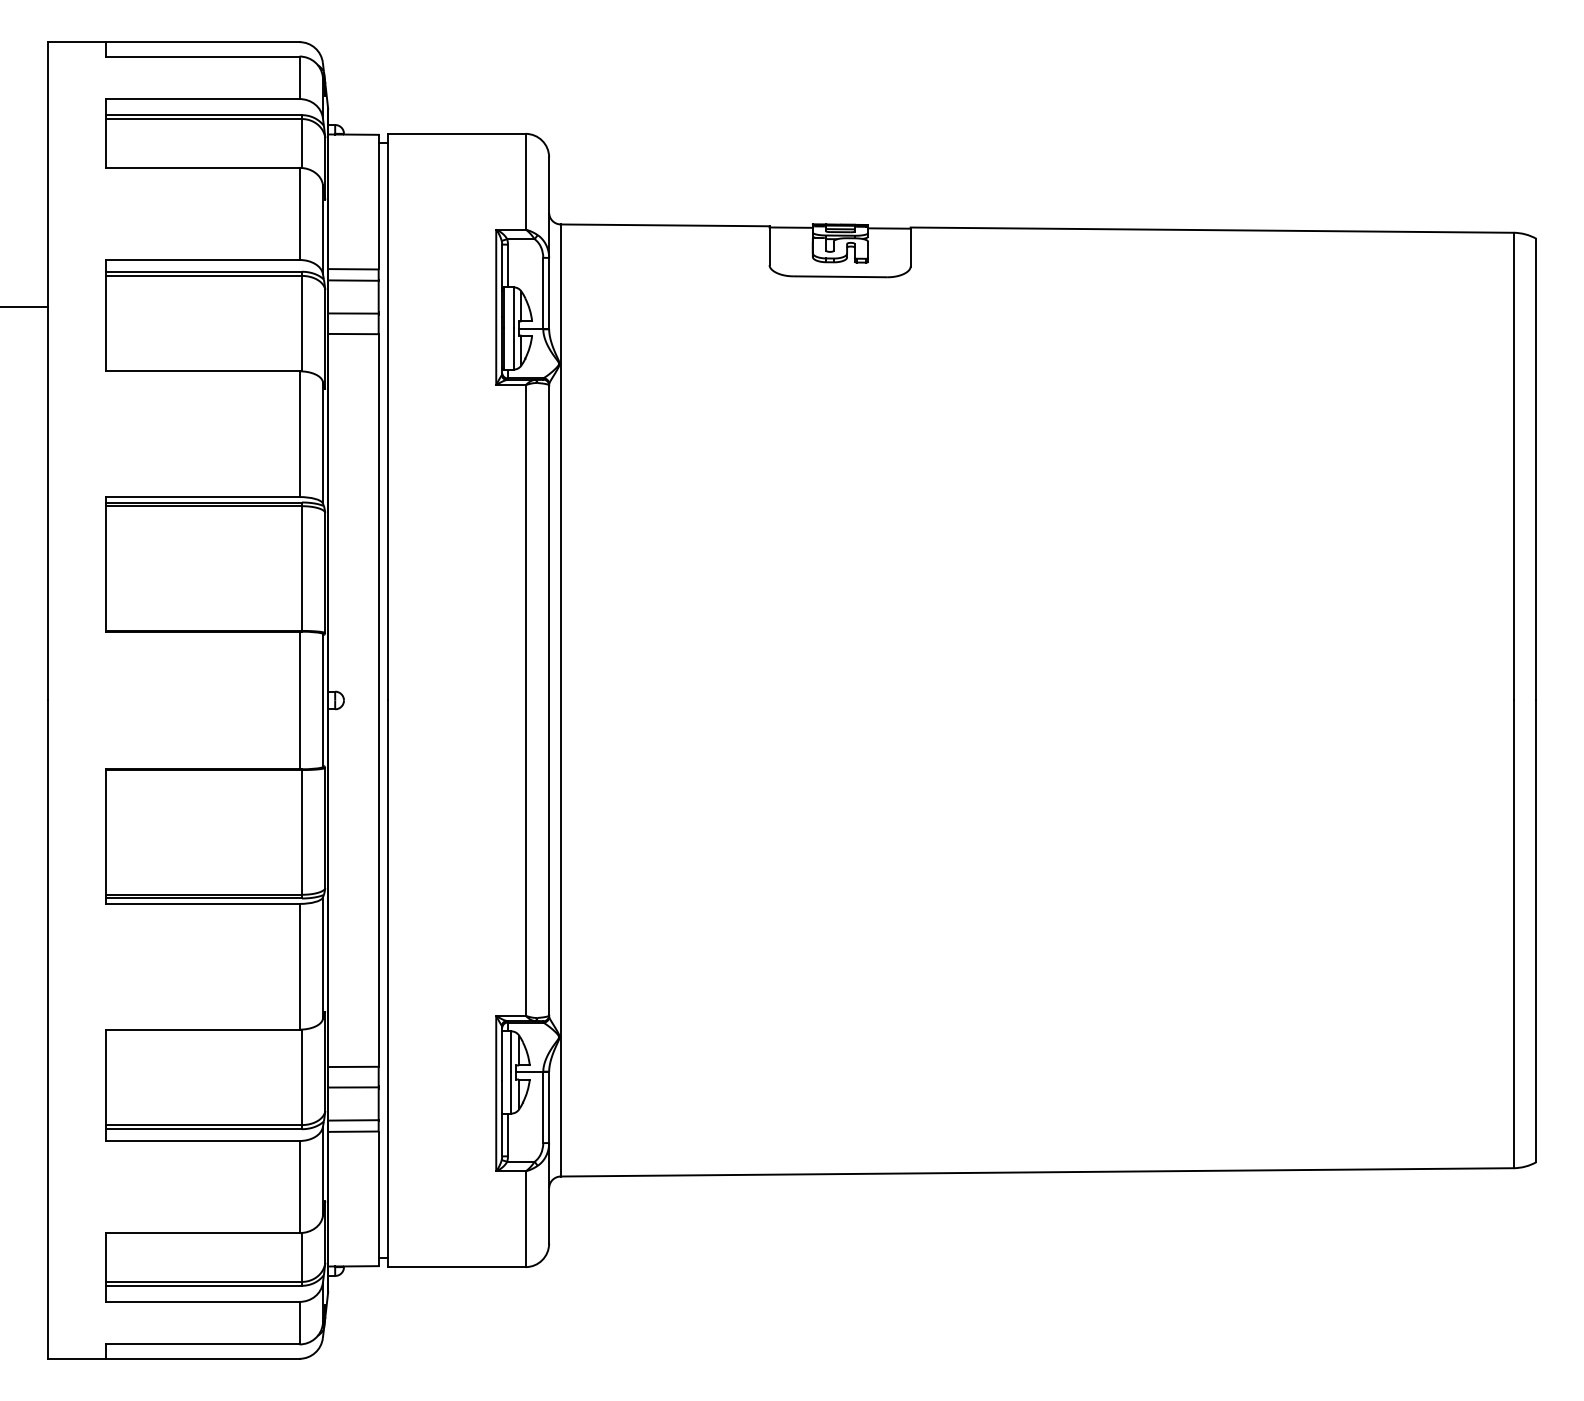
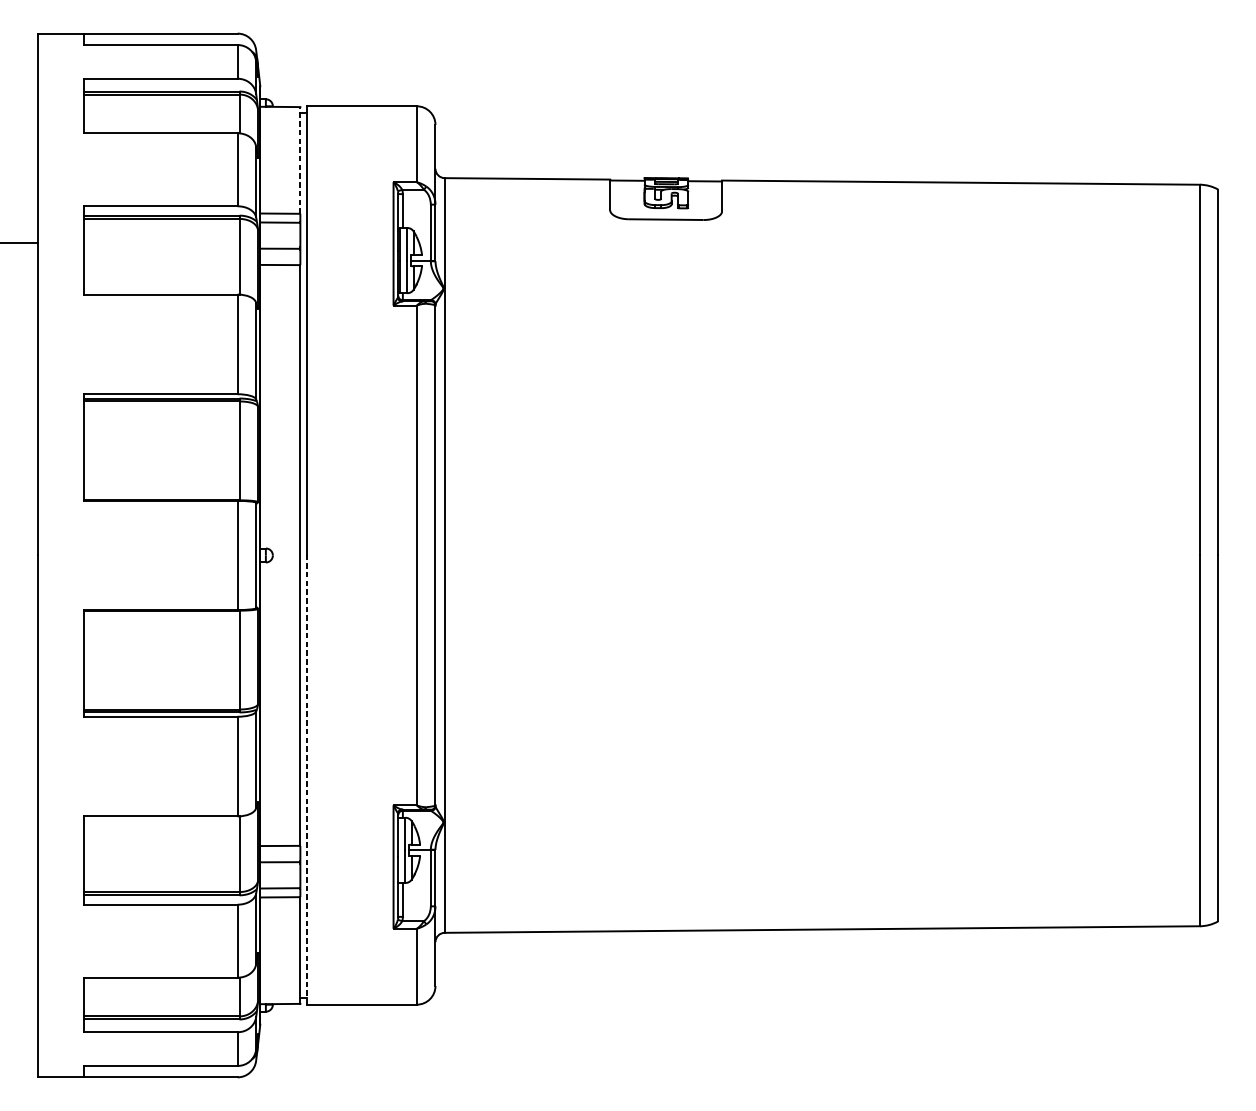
line: (378, 201) -> (300, 159), solid -> dashed
line: (387, 983) -> (307, 779), solid -> dashed

